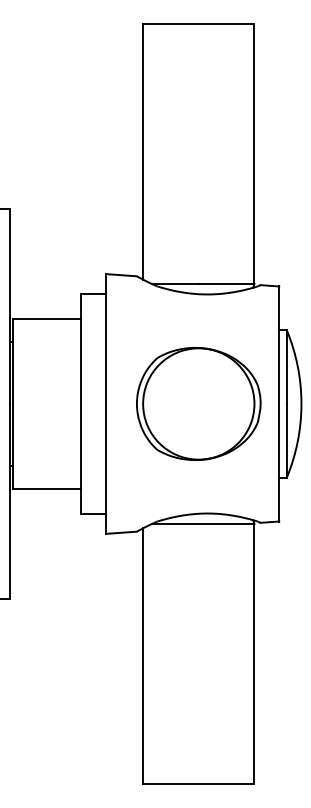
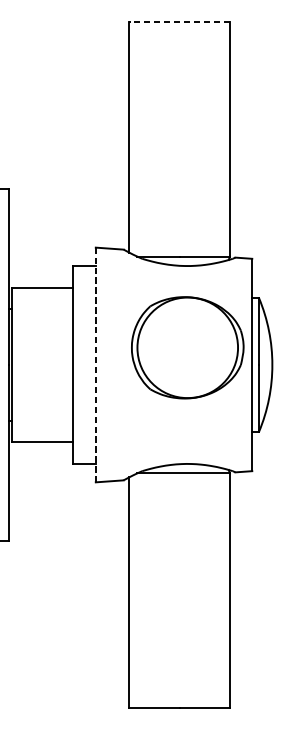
line: (198, 24) -> (179, 22), solid -> dashed
part: (198, 403) -> (187, 347), moved
line: (106, 404) -> (96, 365), solid -> dashed

